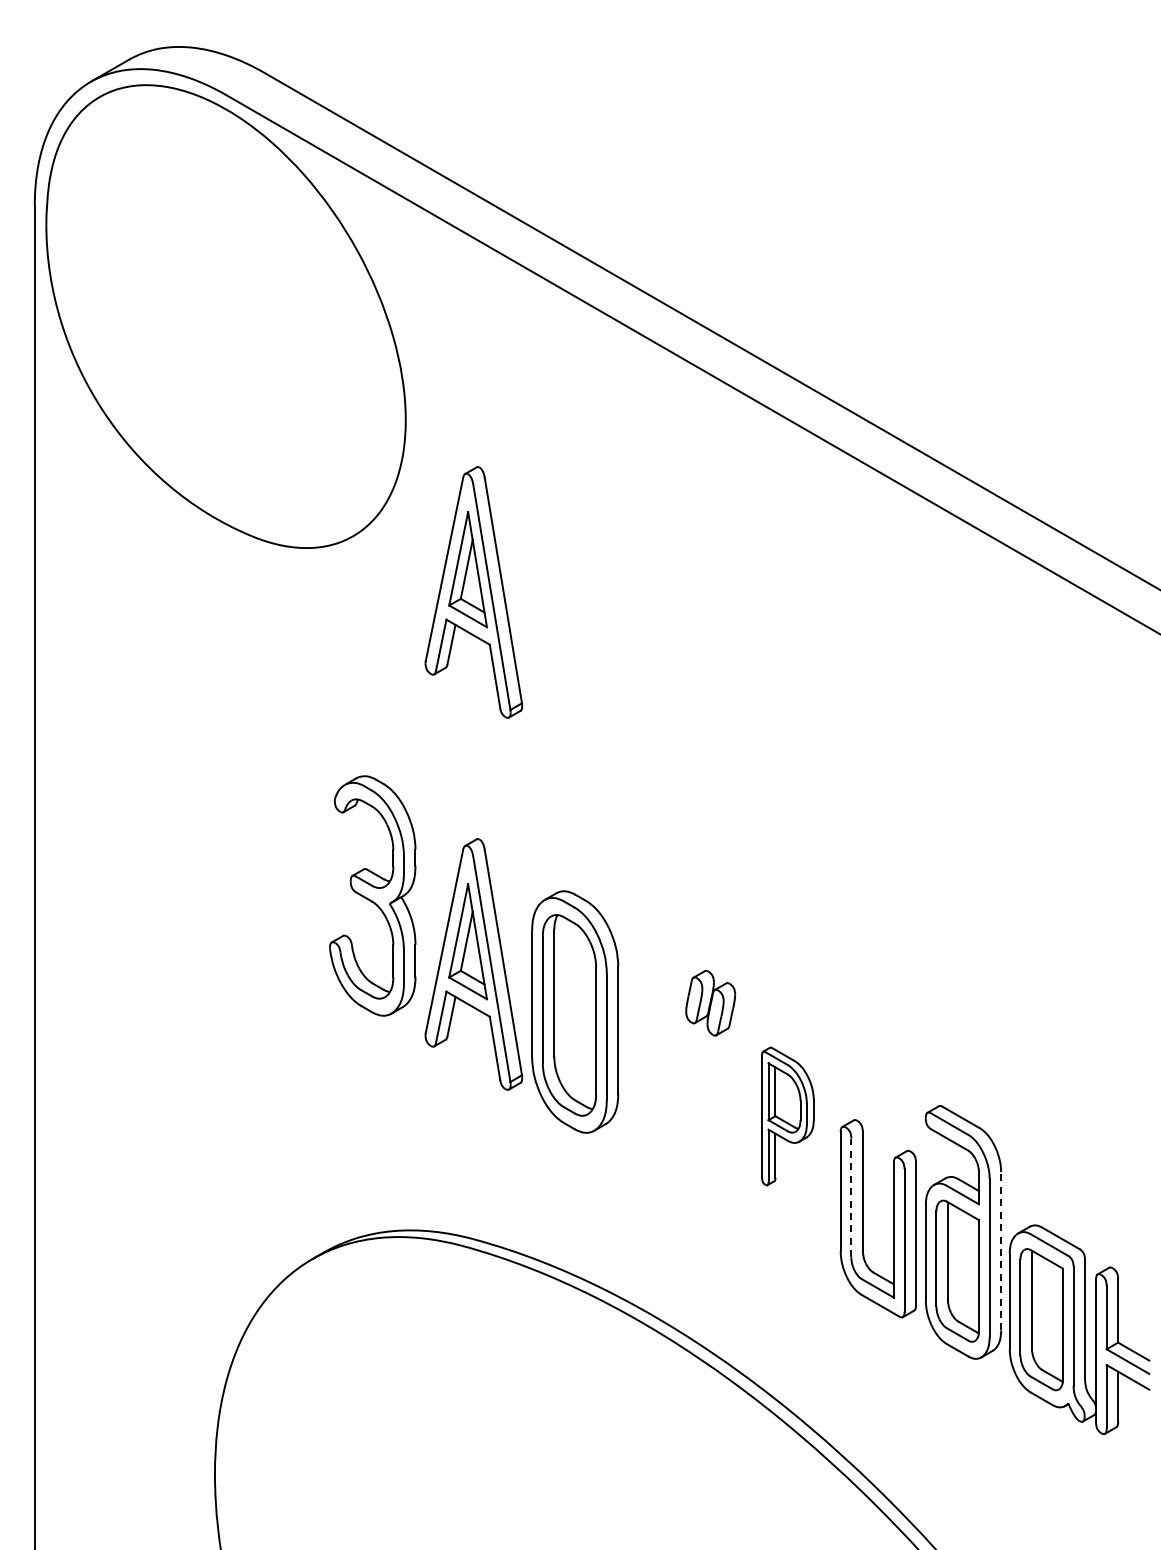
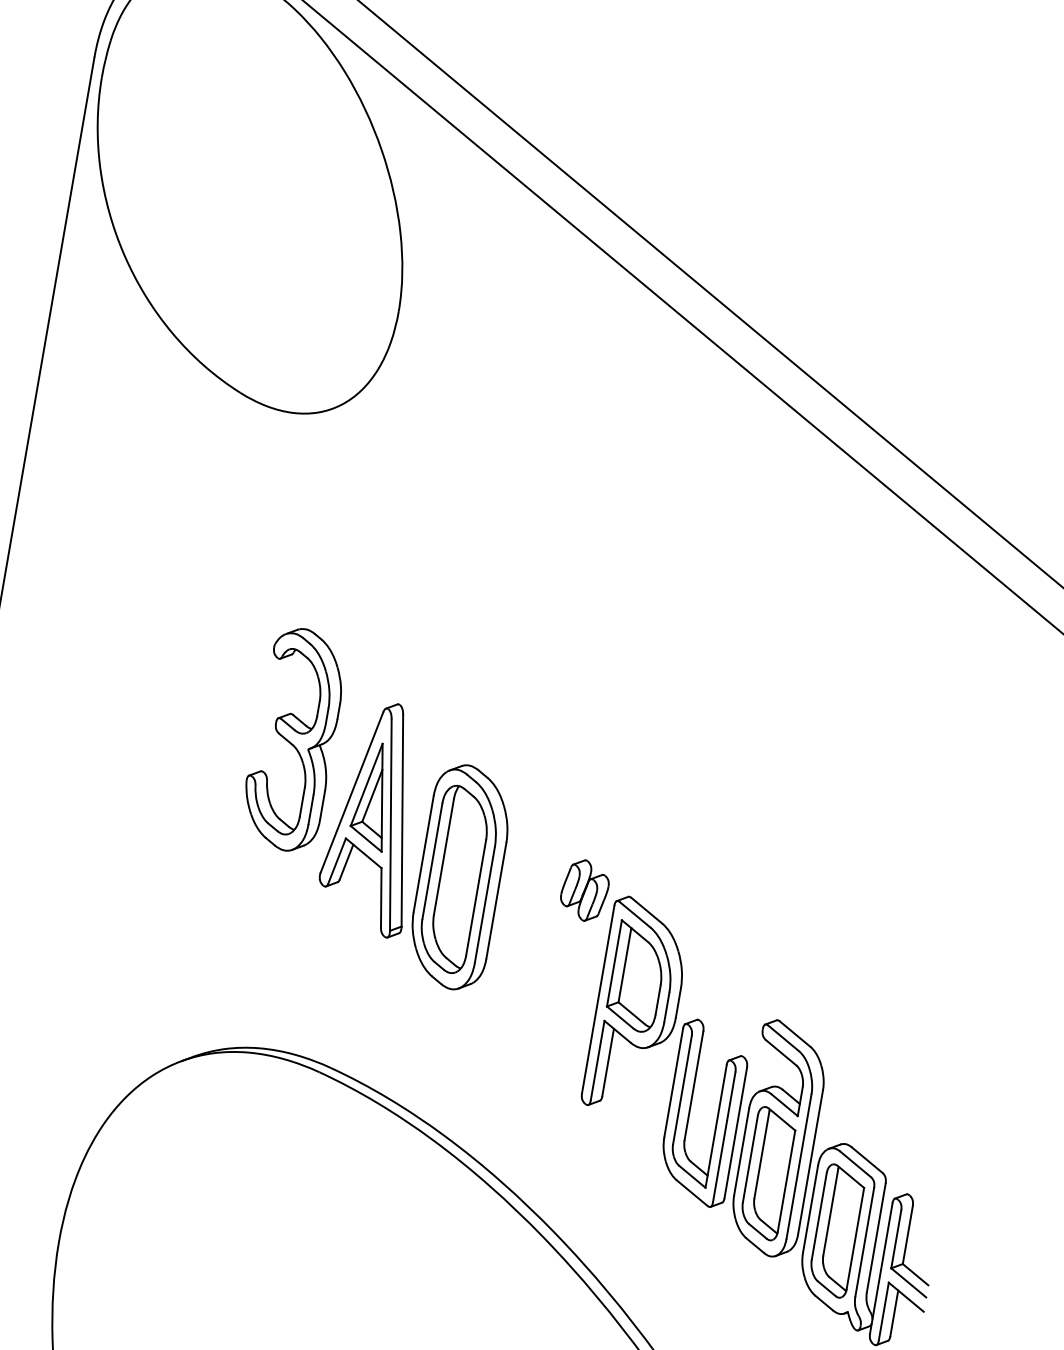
part: (473, 592) -> (433, 478), removed
part: (787, 1116) -> (637, 1005), size x1.67
line: (851, 1197) -> (682, 1089), dashed -> solid
line: (1001, 1250) -> (810, 1161), dashed -> solid

